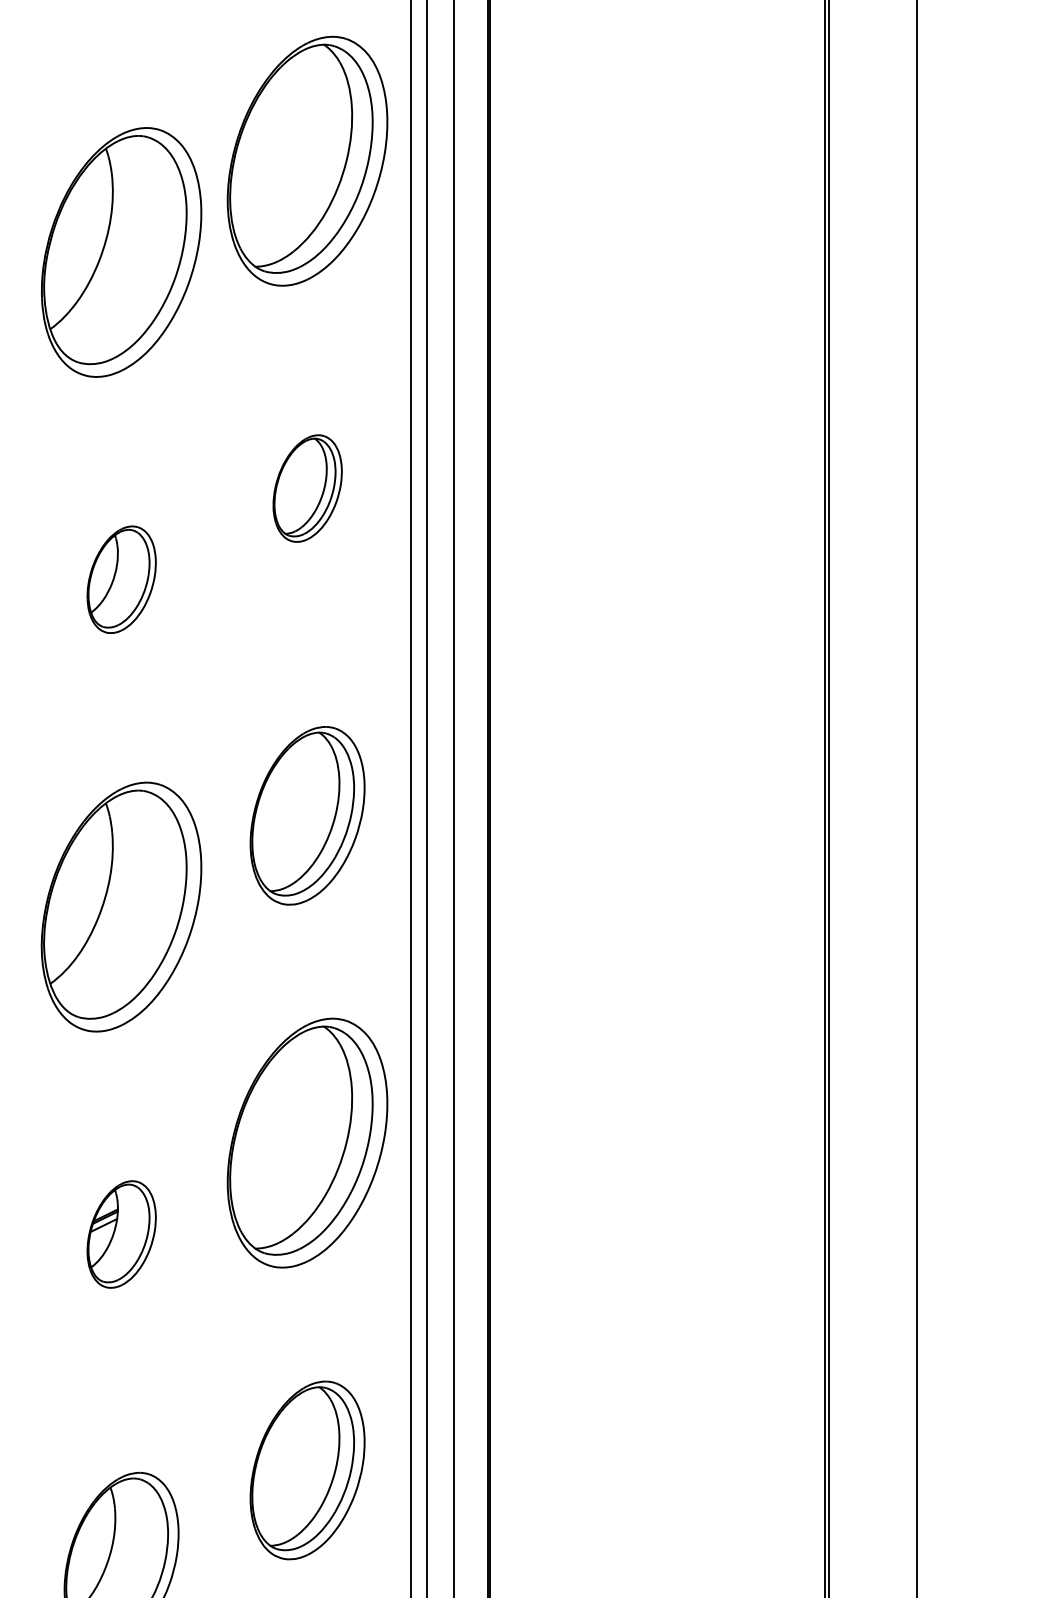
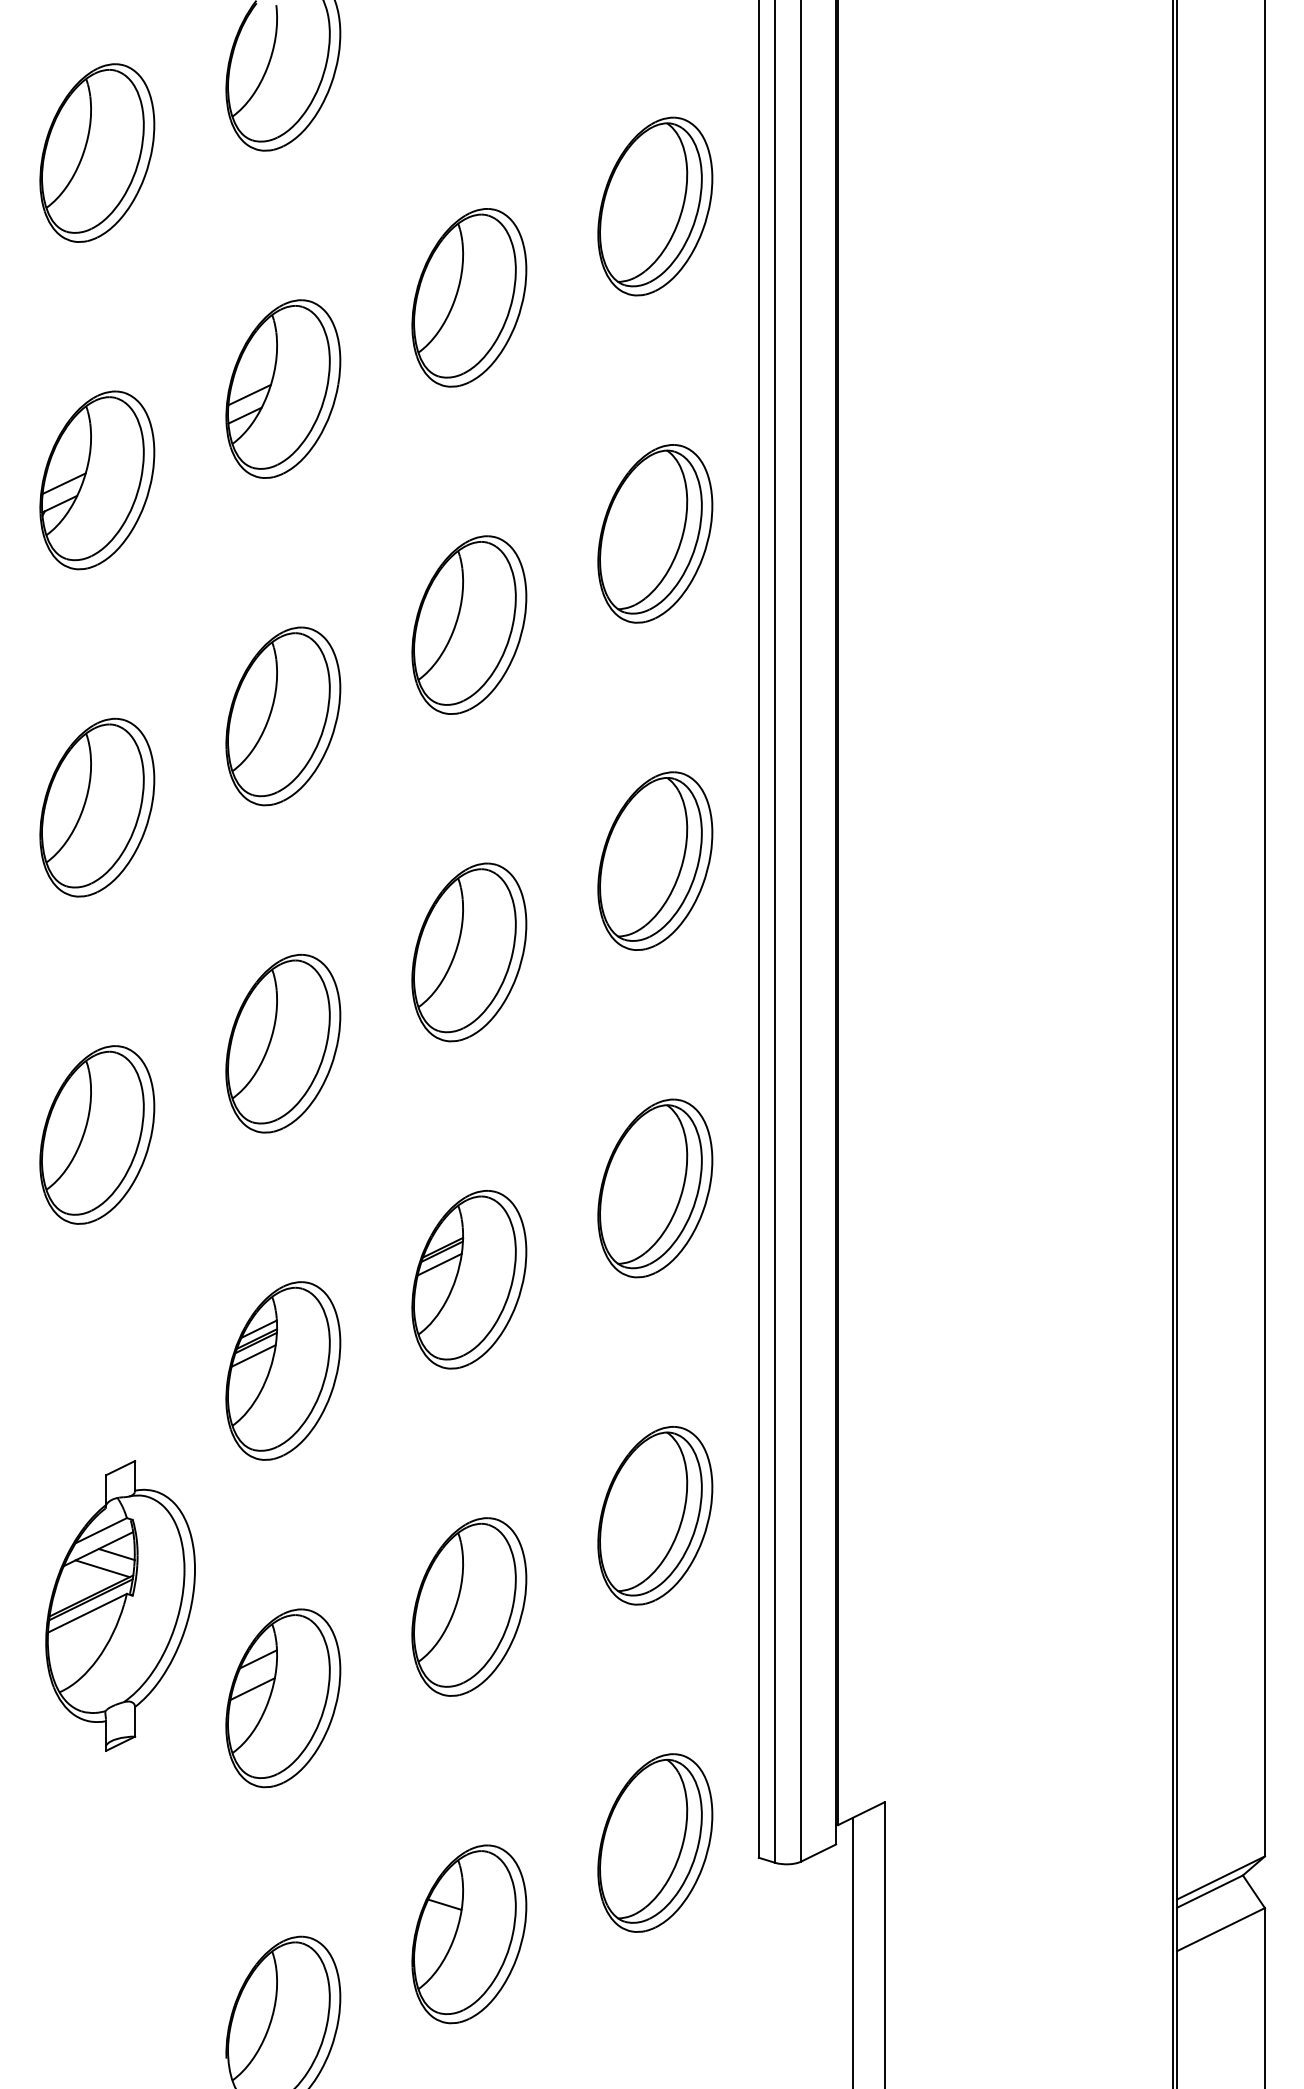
part: (307, 161) -> (655, 206), size x0.71
part: (121, 252) -> (469, 297), size x0.71
part: (307, 488) -> (655, 533), size x1.67
part: (121, 579) -> (469, 624), size x1.67
part: (121, 907) -> (469, 952), size x0.71
part: (307, 1143) -> (655, 1188), size x0.71
part: (121, 1234) -> (469, 1279), size x1.67

